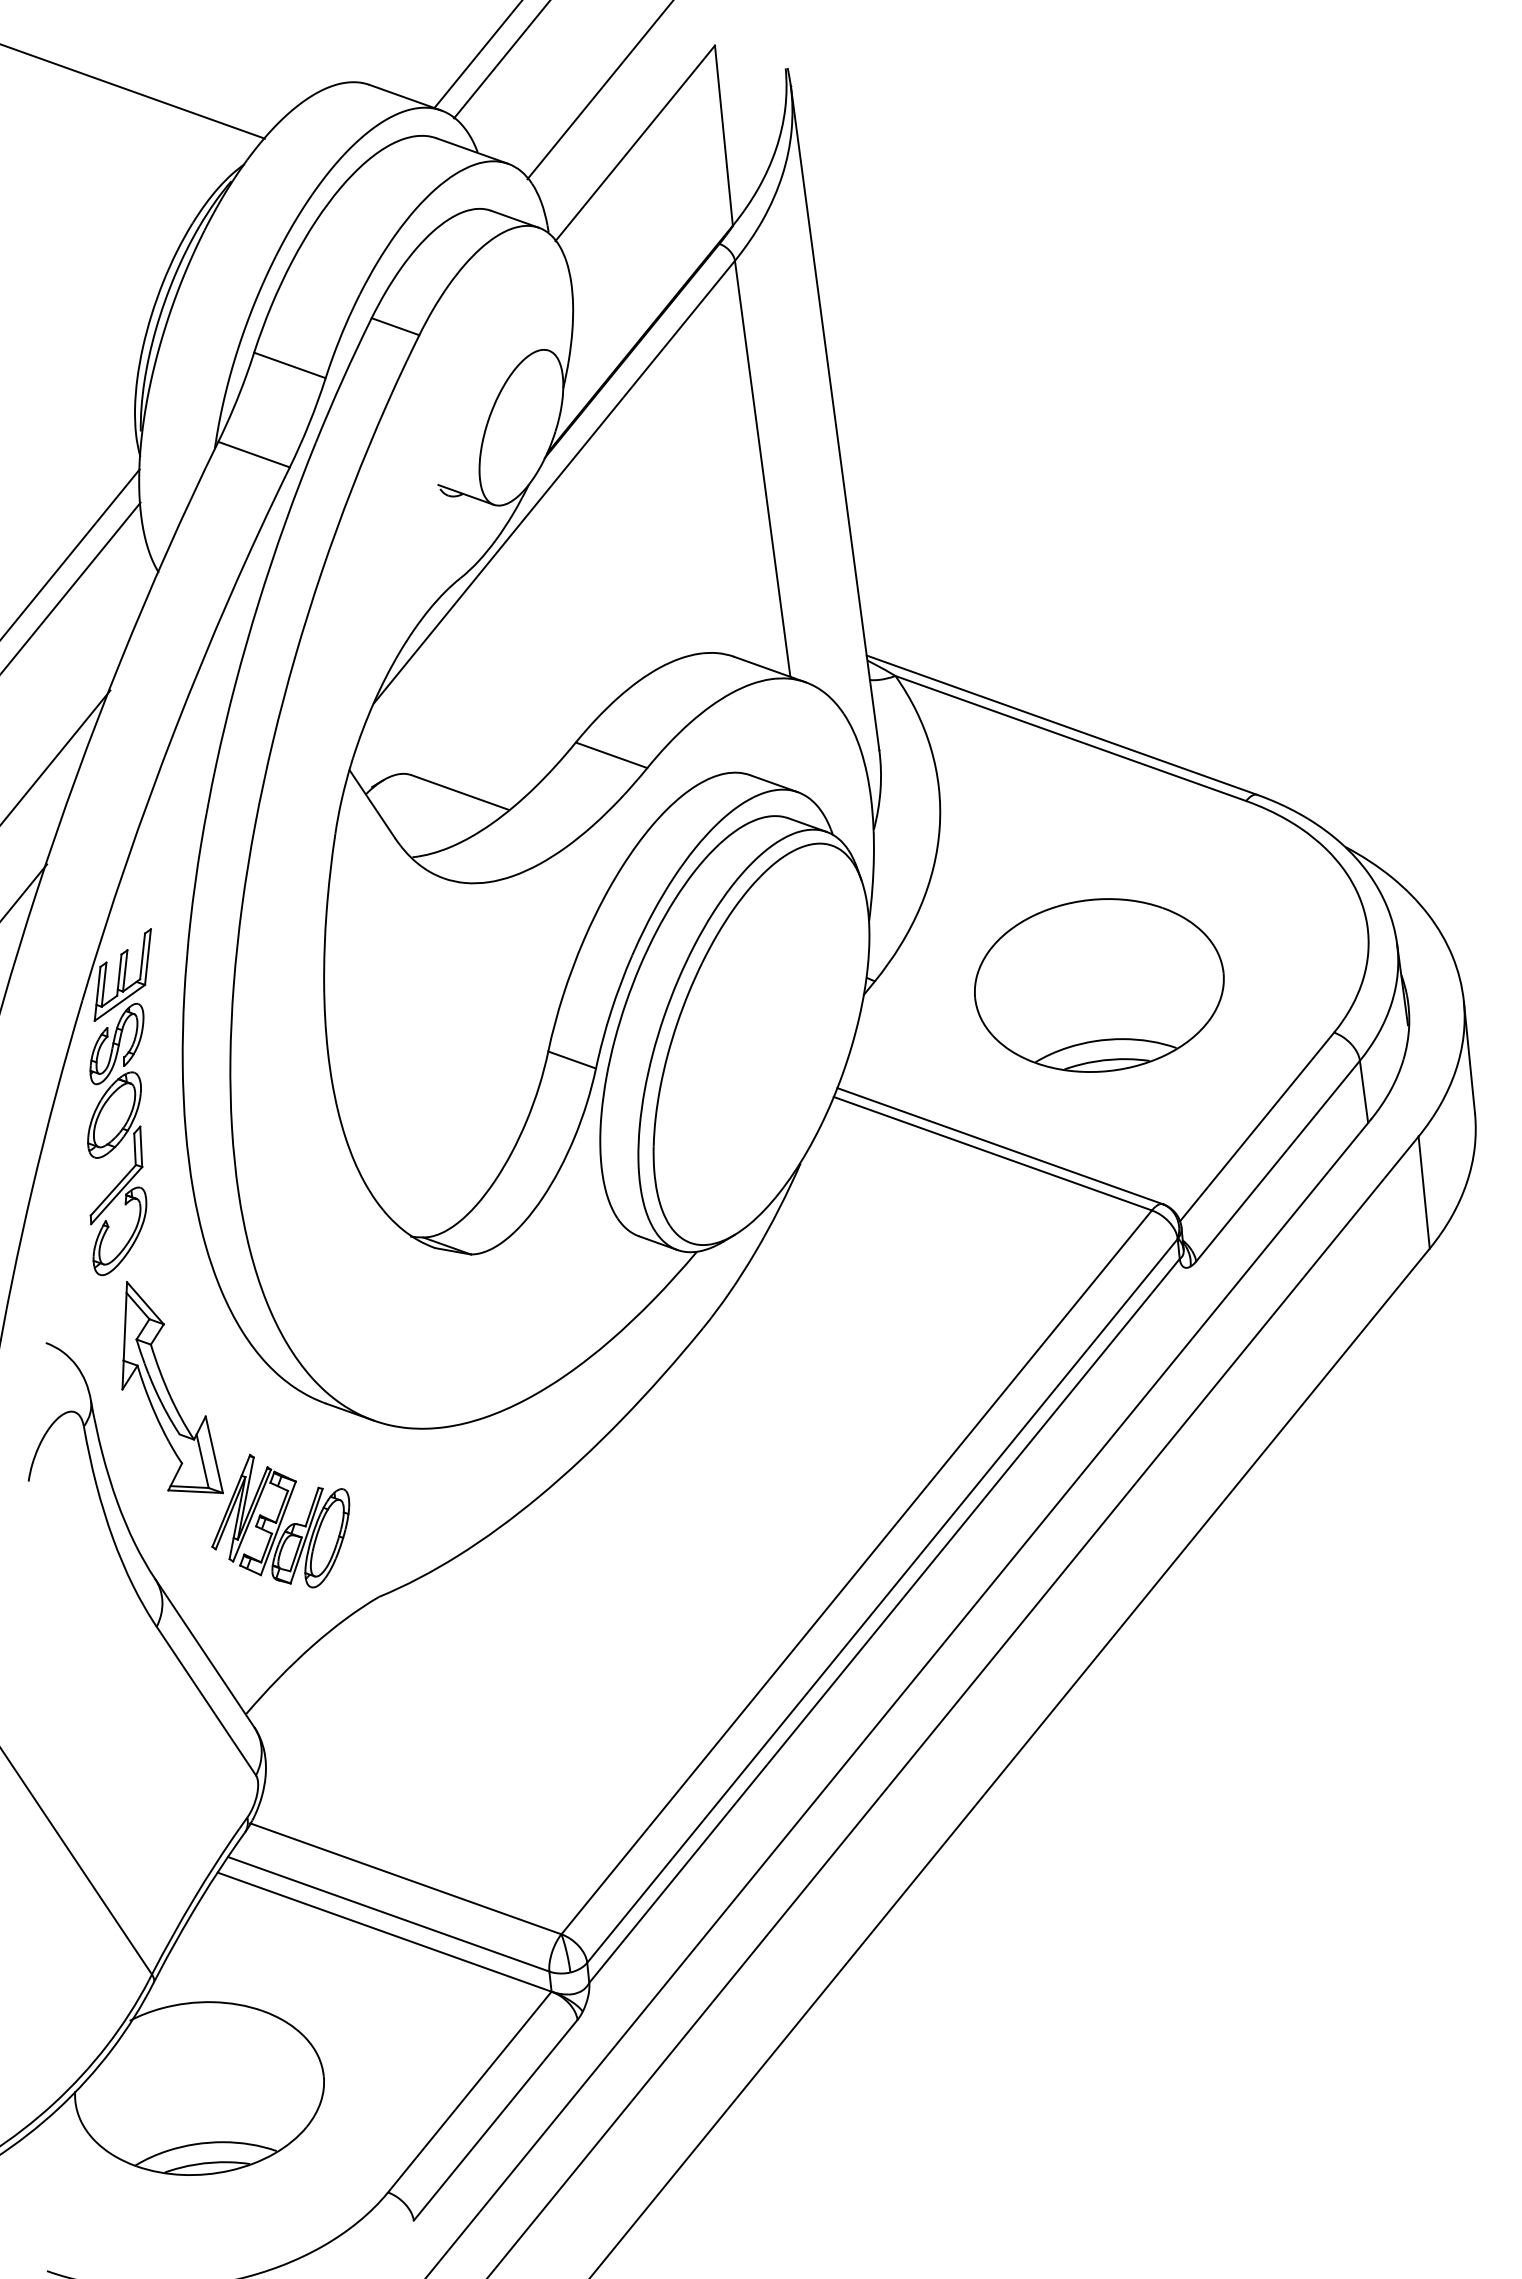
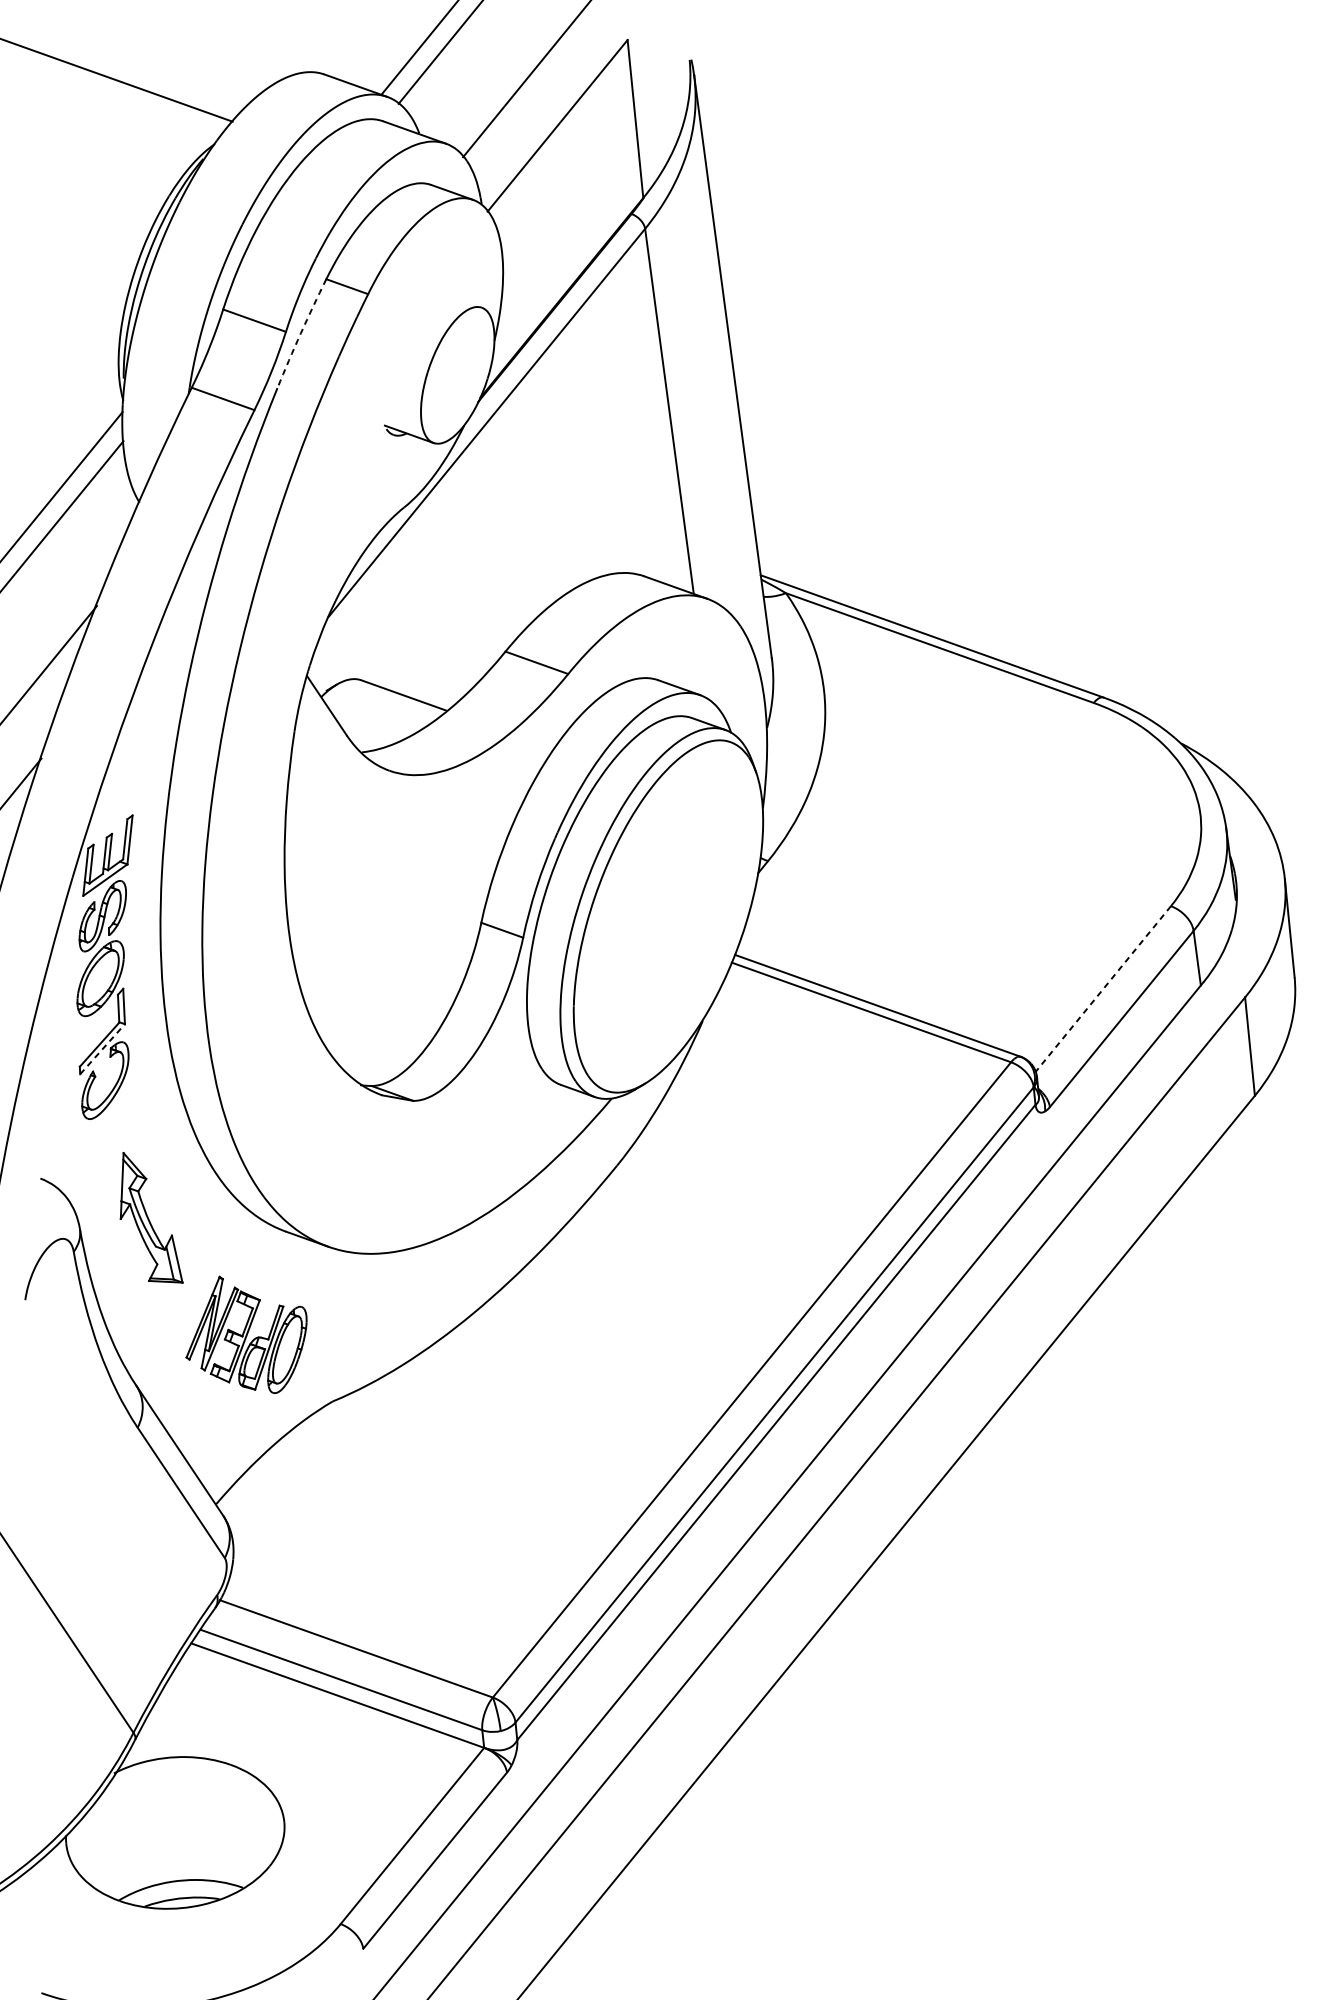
arc: (342, 379) -> (300, 333), solid -> dashed
part: (1099, 985) -> (965, 864), removed
line: (1257, 1126) -> (1103, 988), solid -> dashed
line: (117, 1195) -> (103, 1049), solid -> dashed
part: (172, 1387) -> (151, 1217), size x0.7

